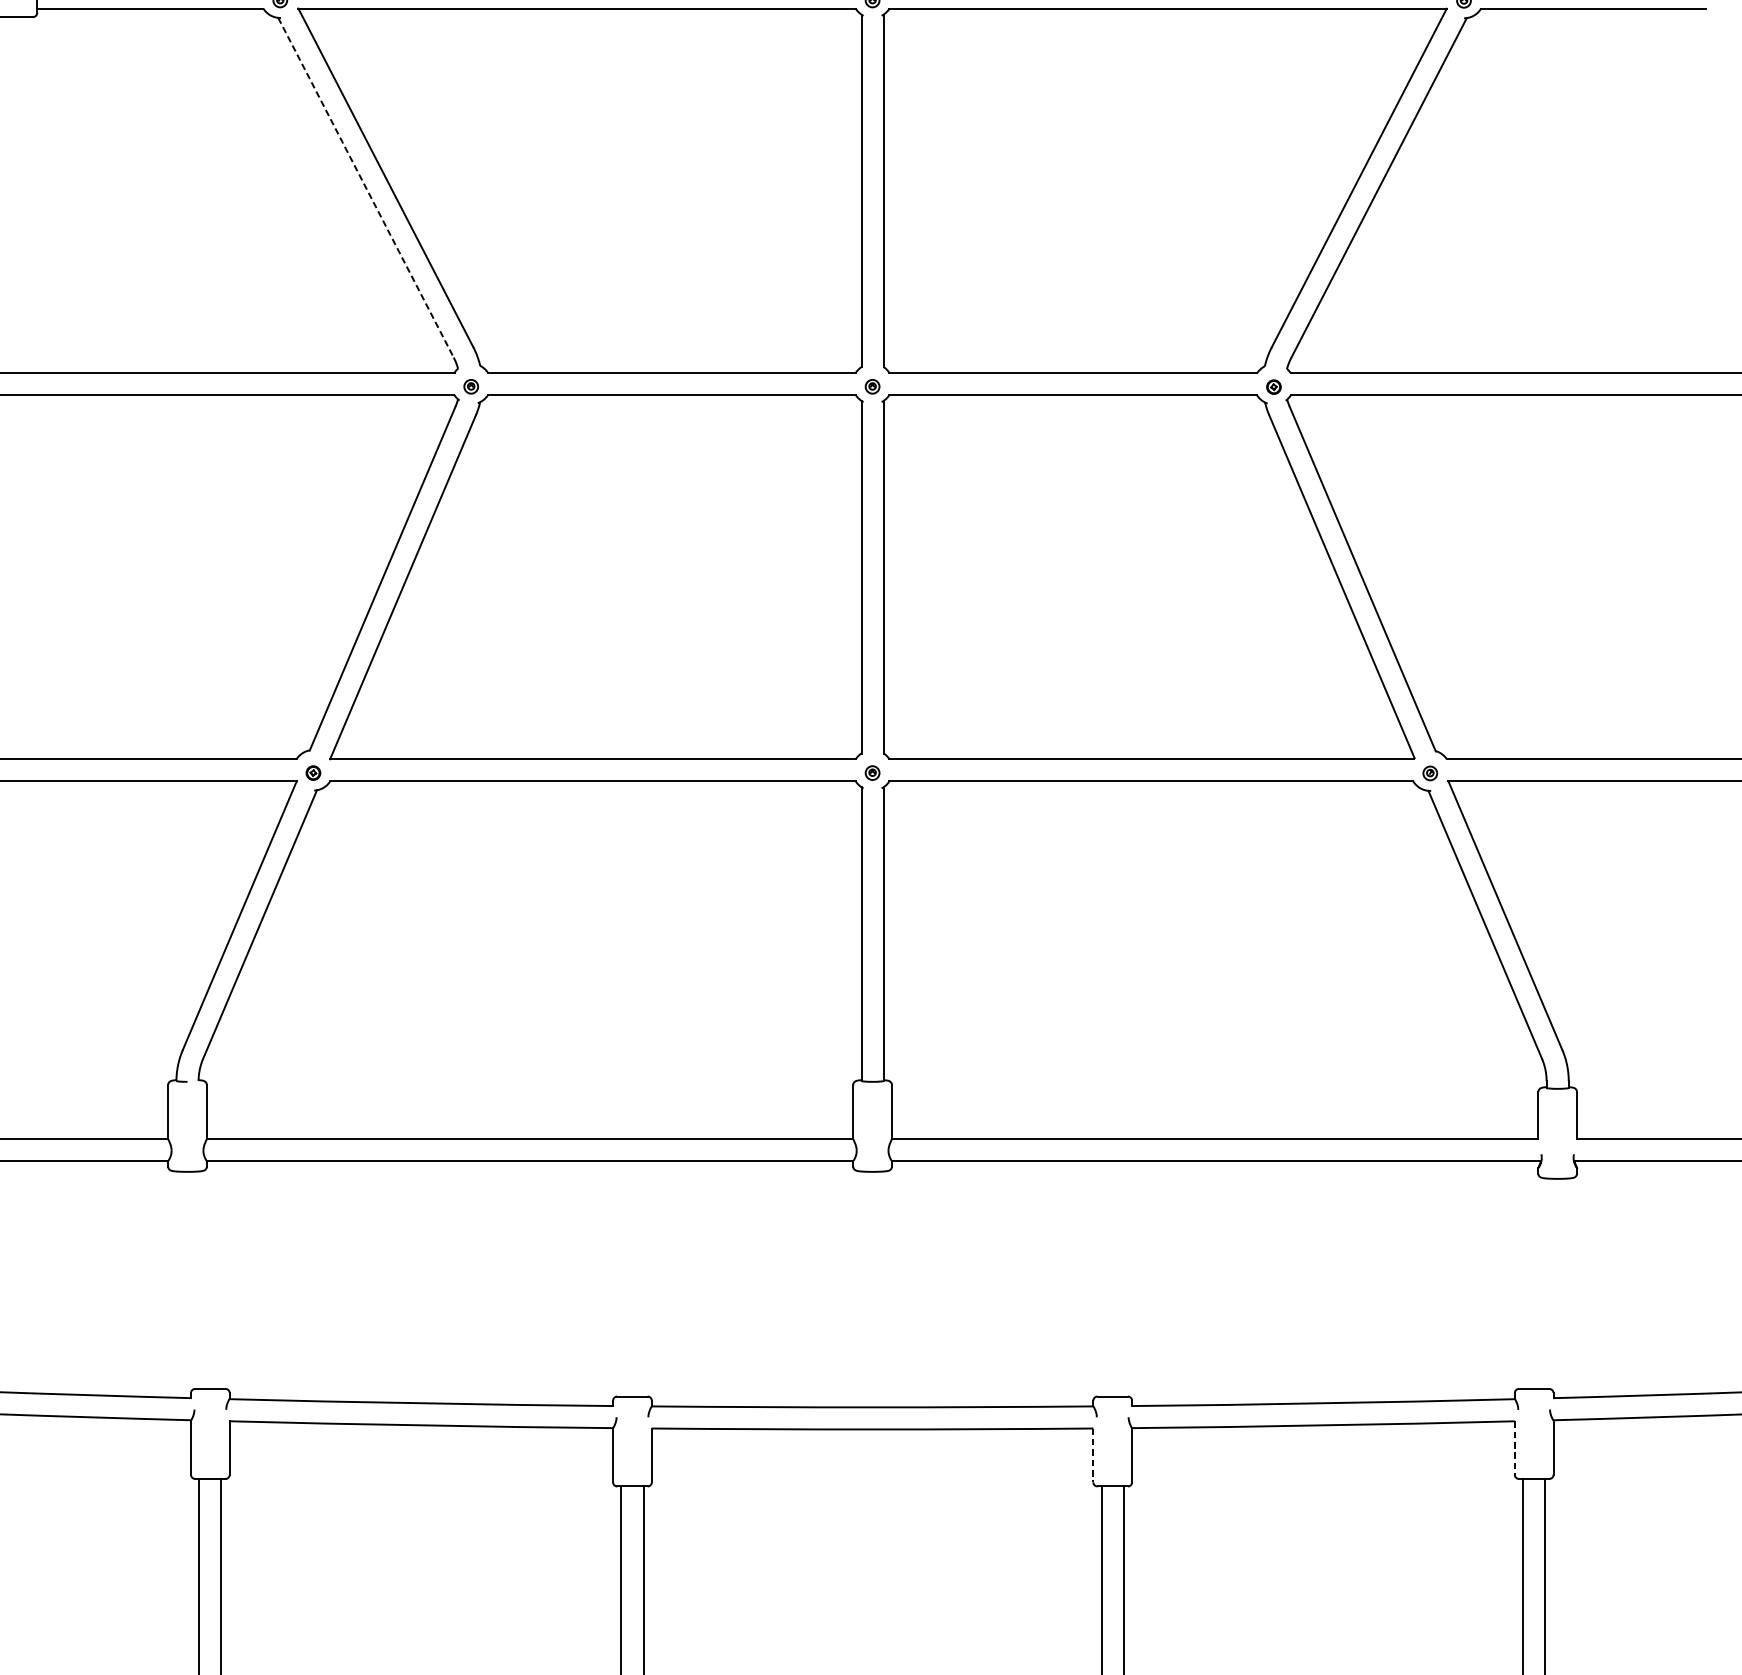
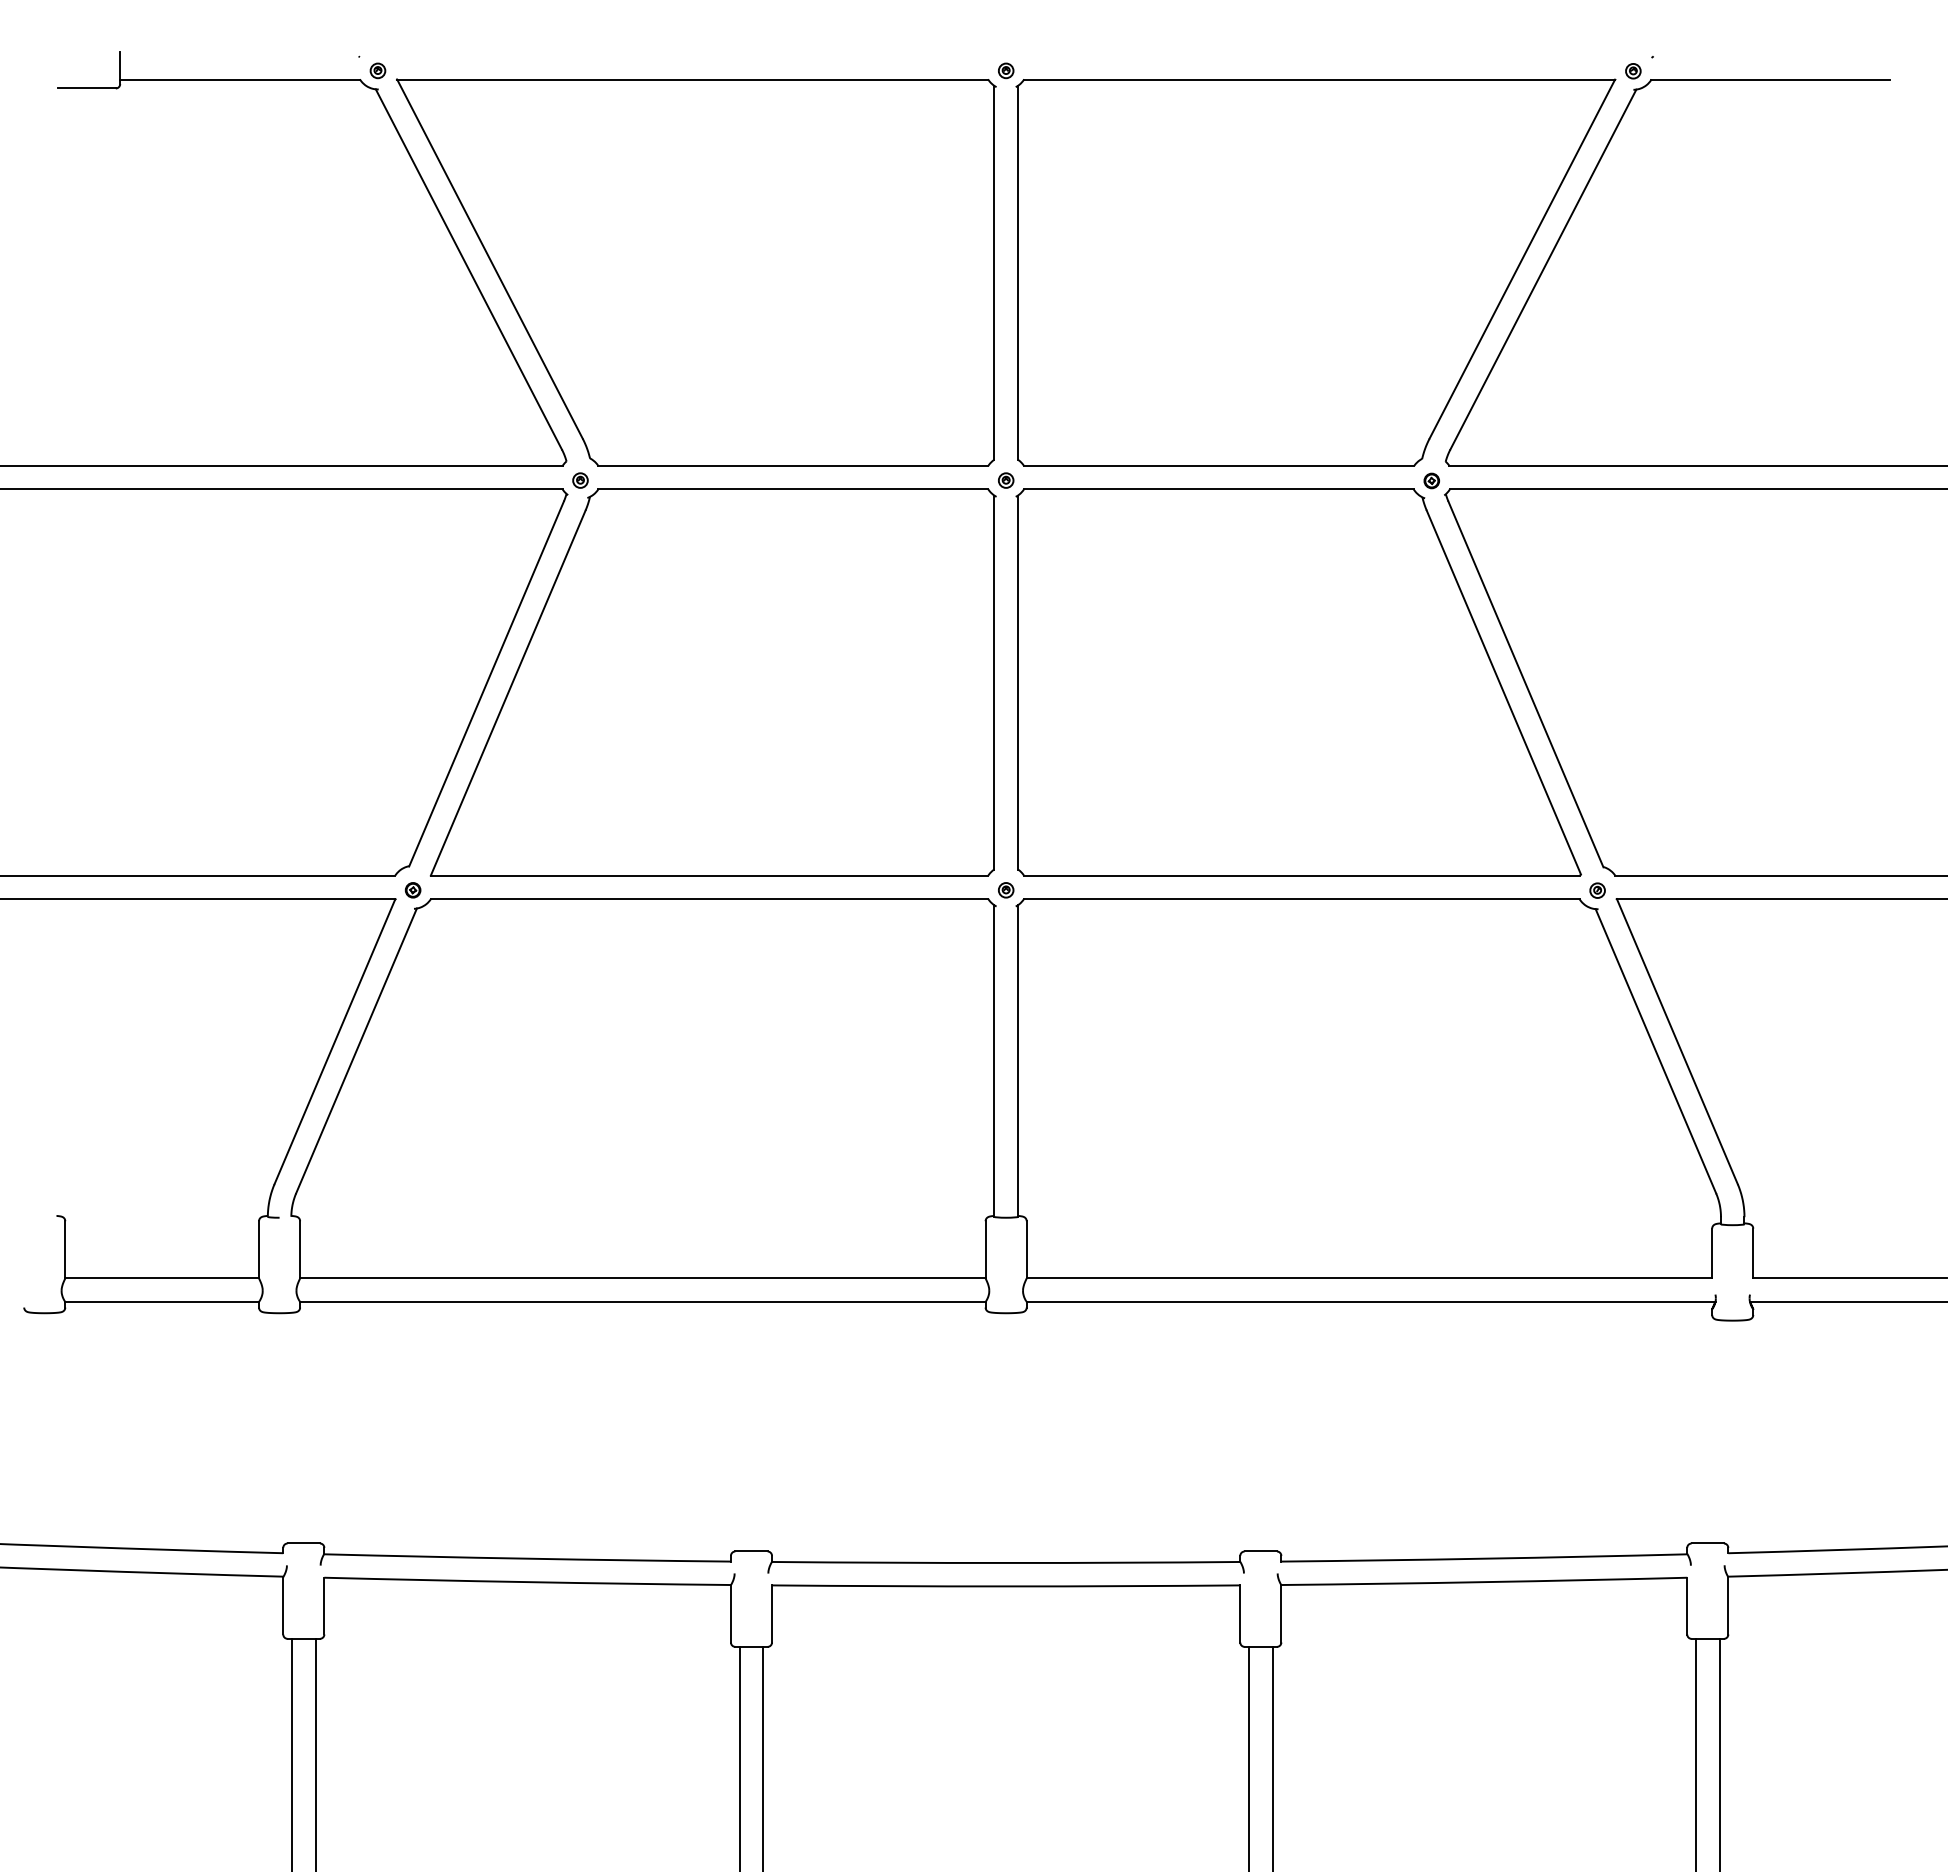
line: (365, 187) -> (468, 269), dashed -> solid
line: (1515, 1448) -> (1687, 1606), dashed -> solid
line: (1093, 1454) -> (1240, 1613), dashed -> solid

